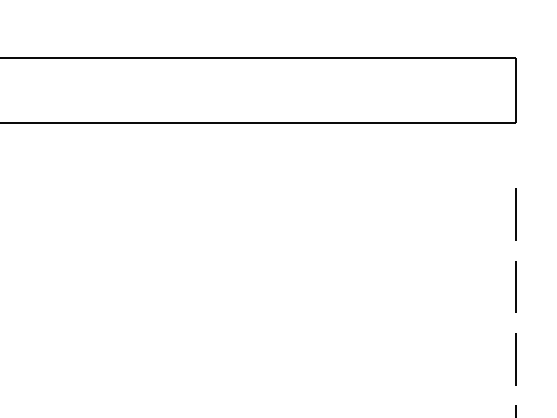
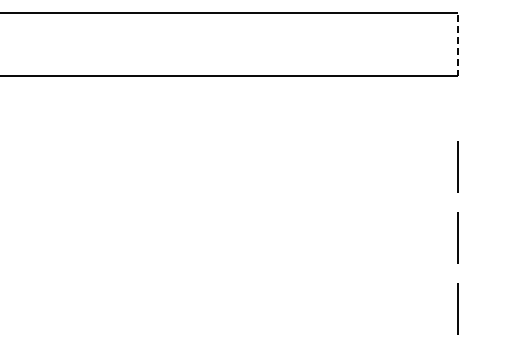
line: (516, 89) -> (458, 43), solid -> dashed

